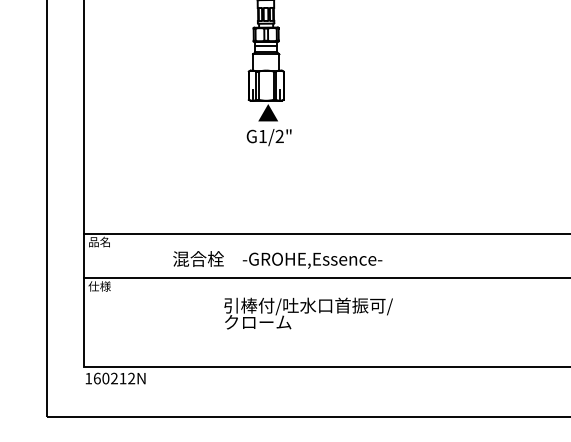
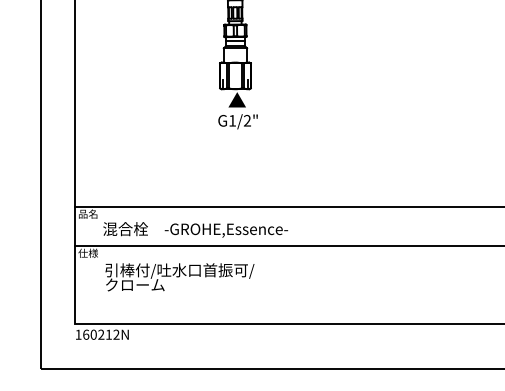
text: (277, 259) -> (195, 229), moved
text: (308, 313) -> (179, 277), moved

